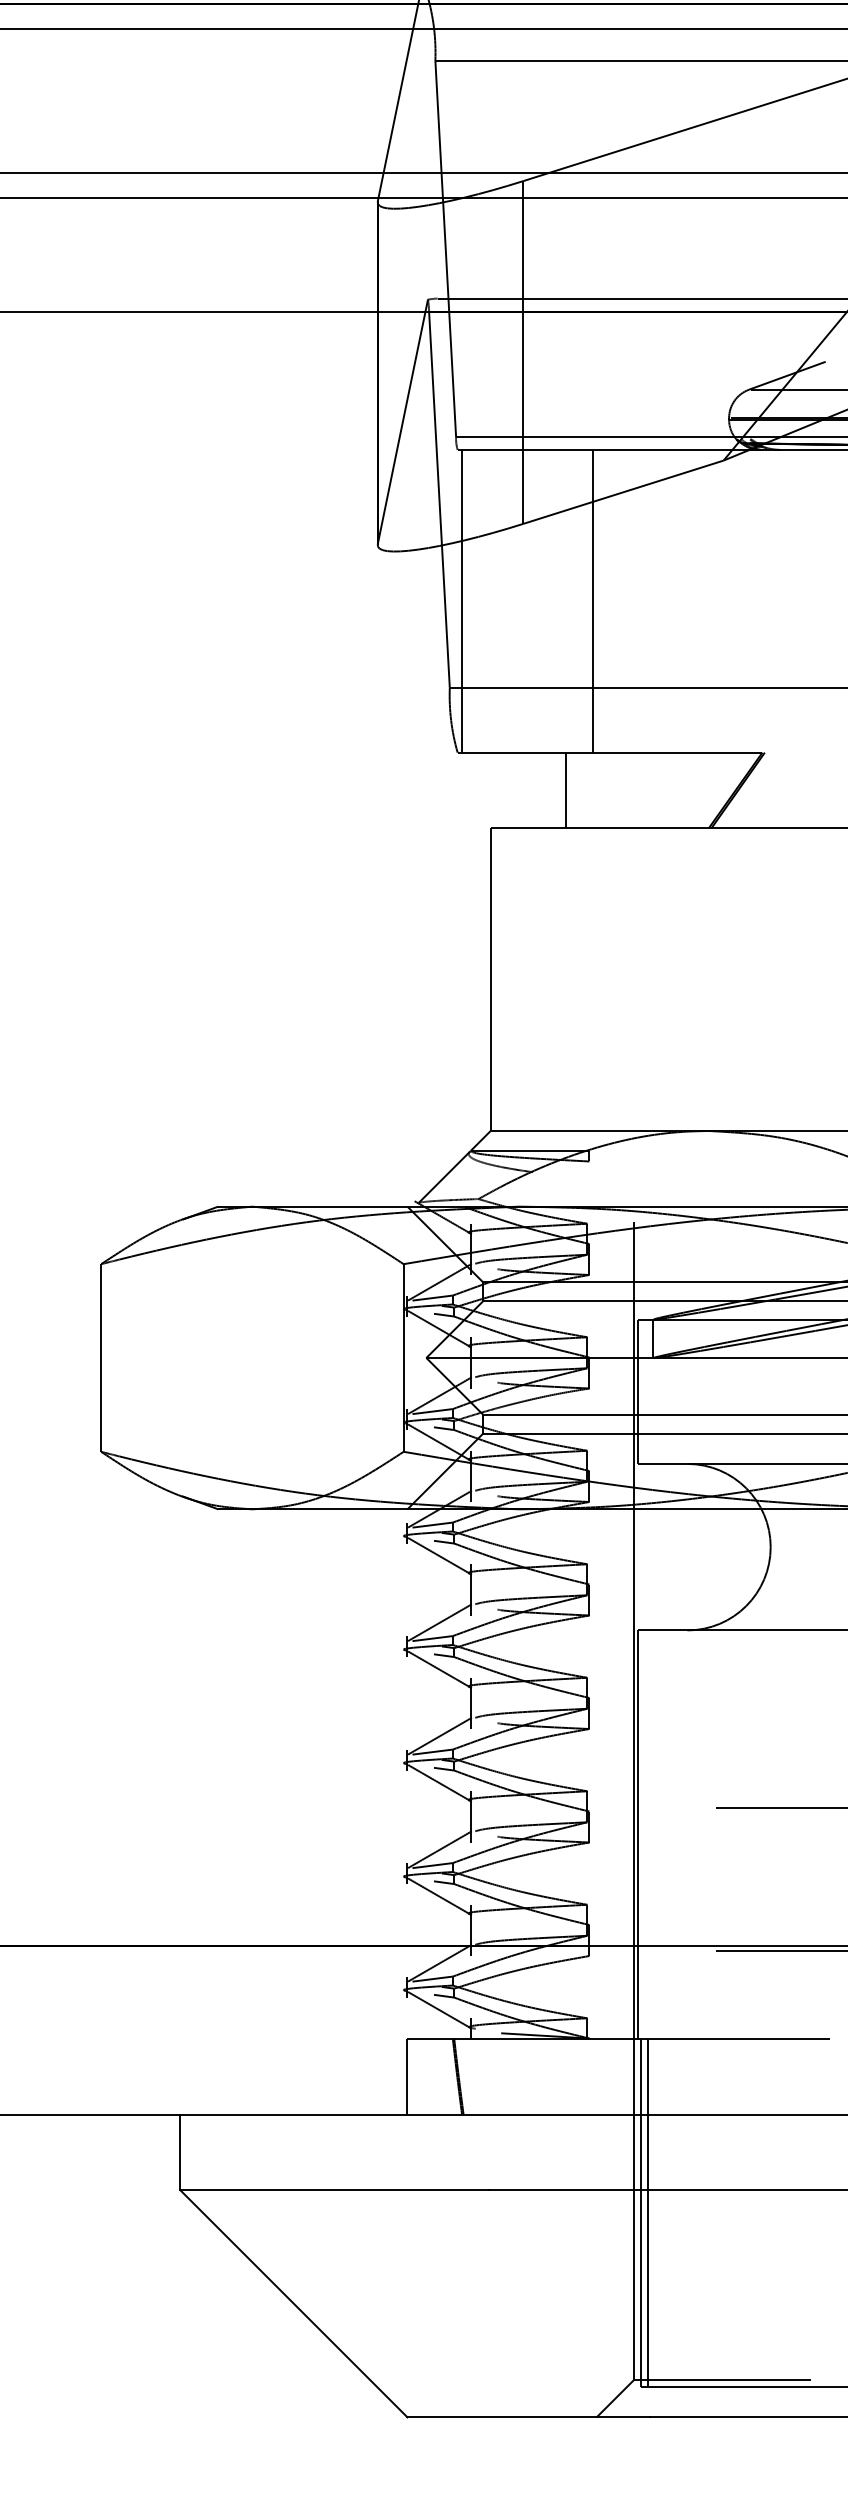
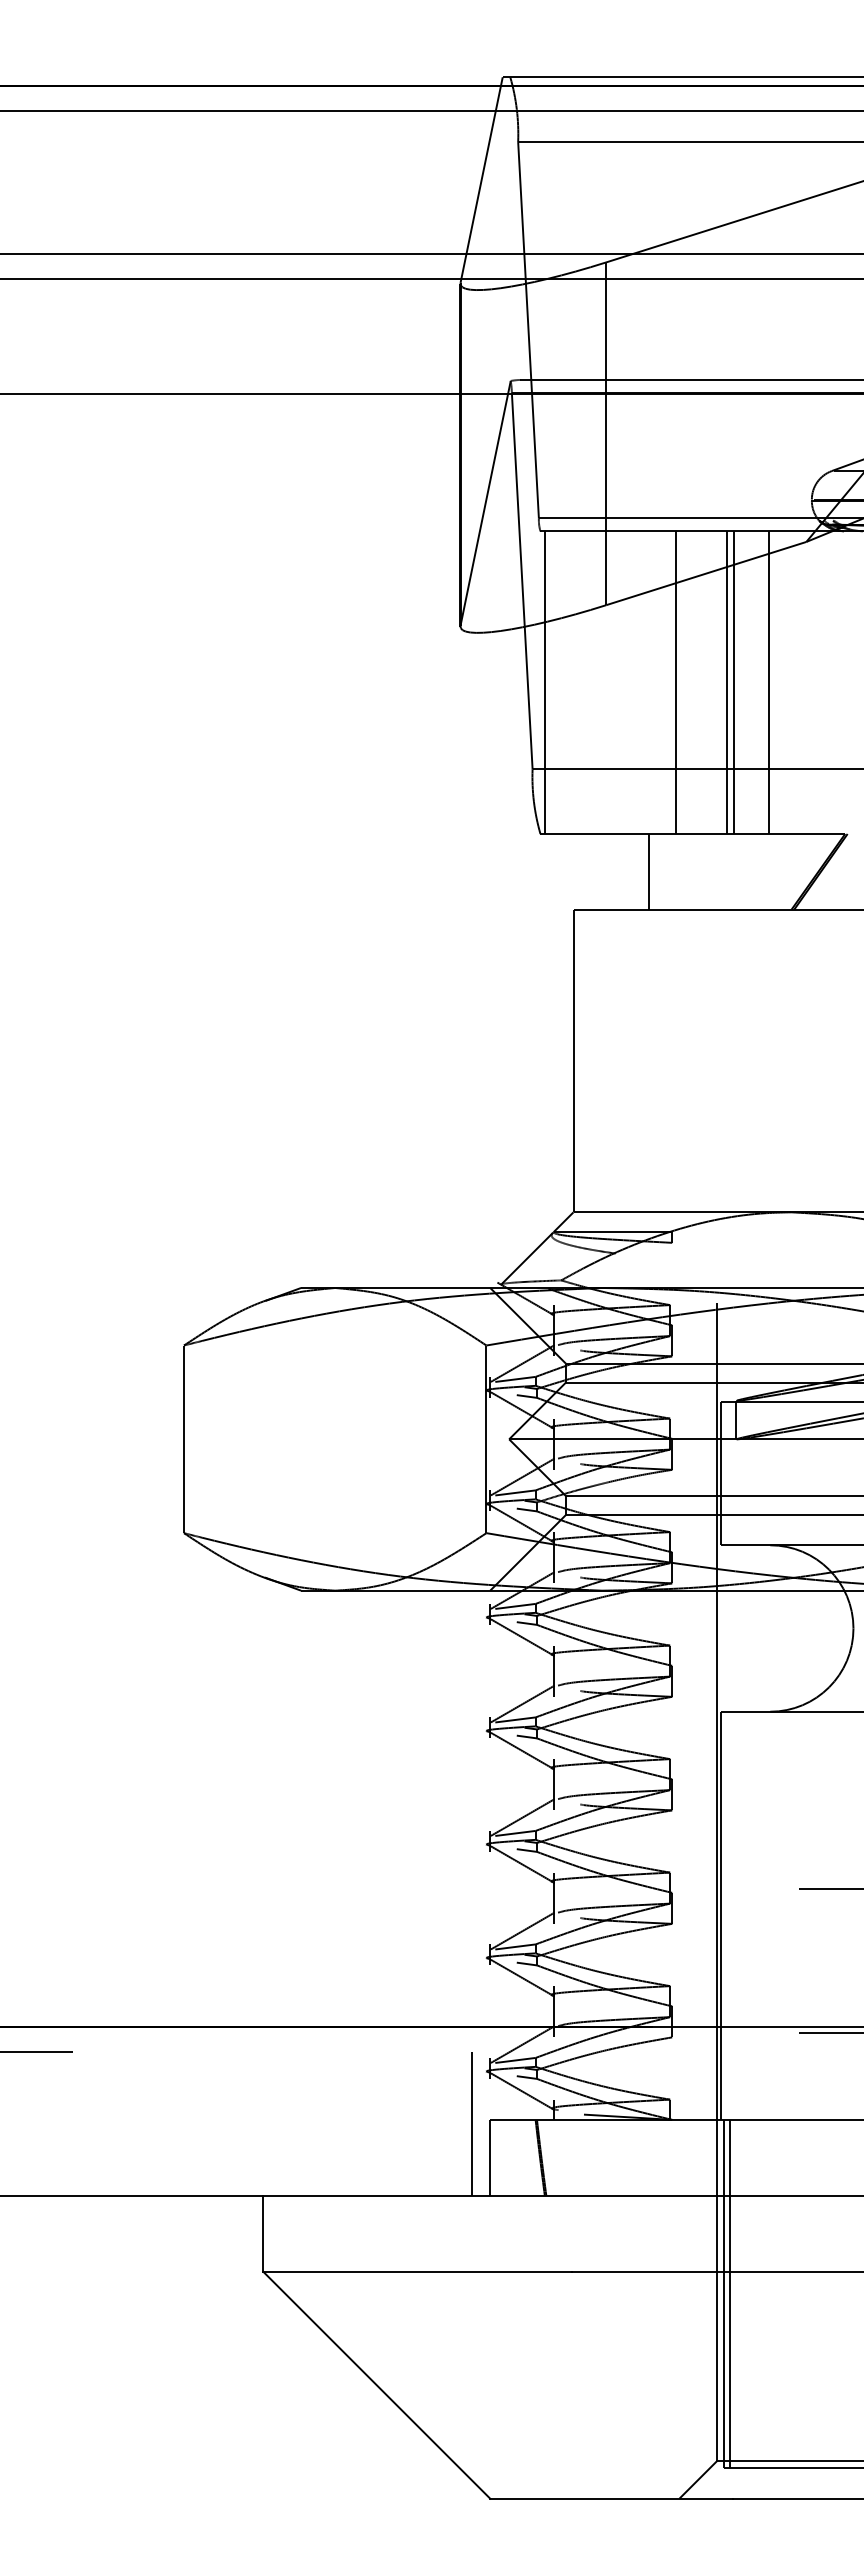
line: (644, 601) -> (727, 682), added
line: (651, 601) -> (734, 682), added
line: (686, 601) -> (769, 682), added
line: (389, 2043) -> (472, 2124), added

